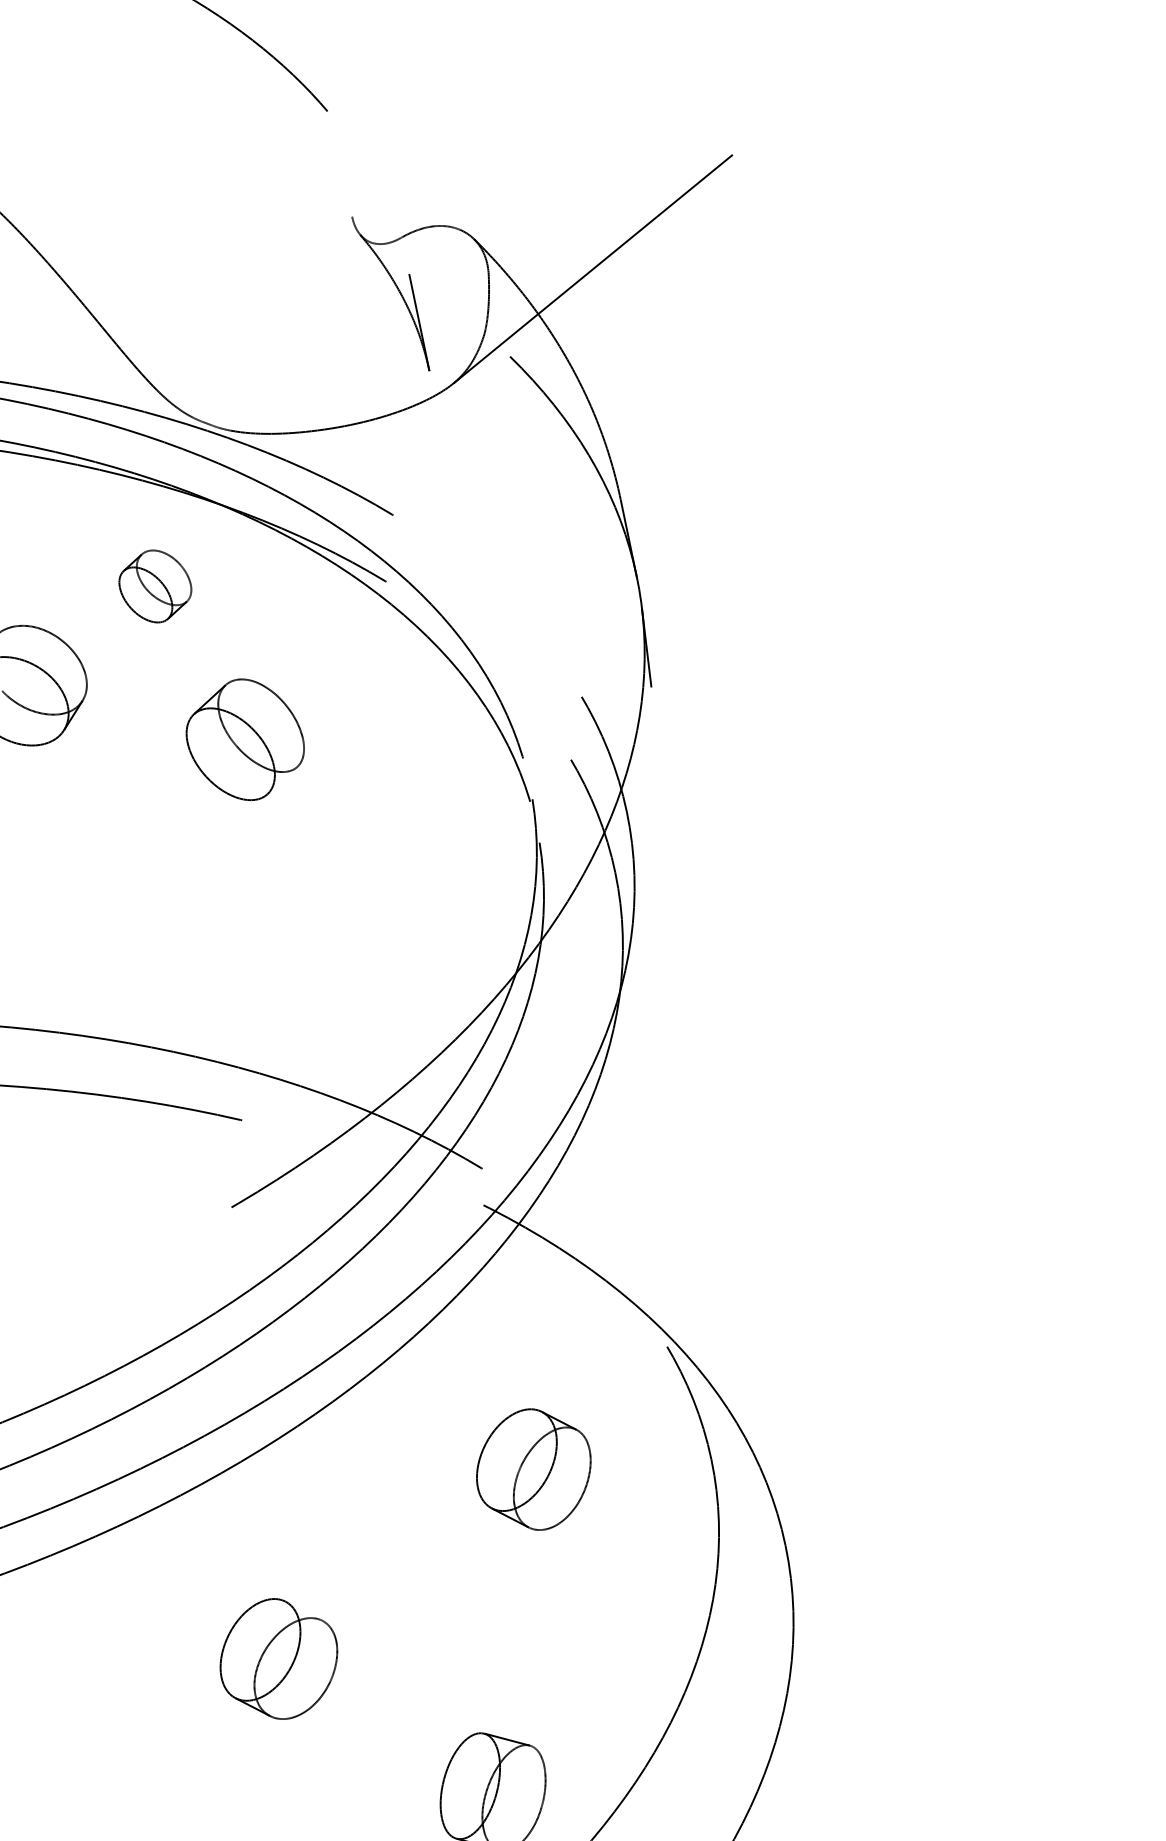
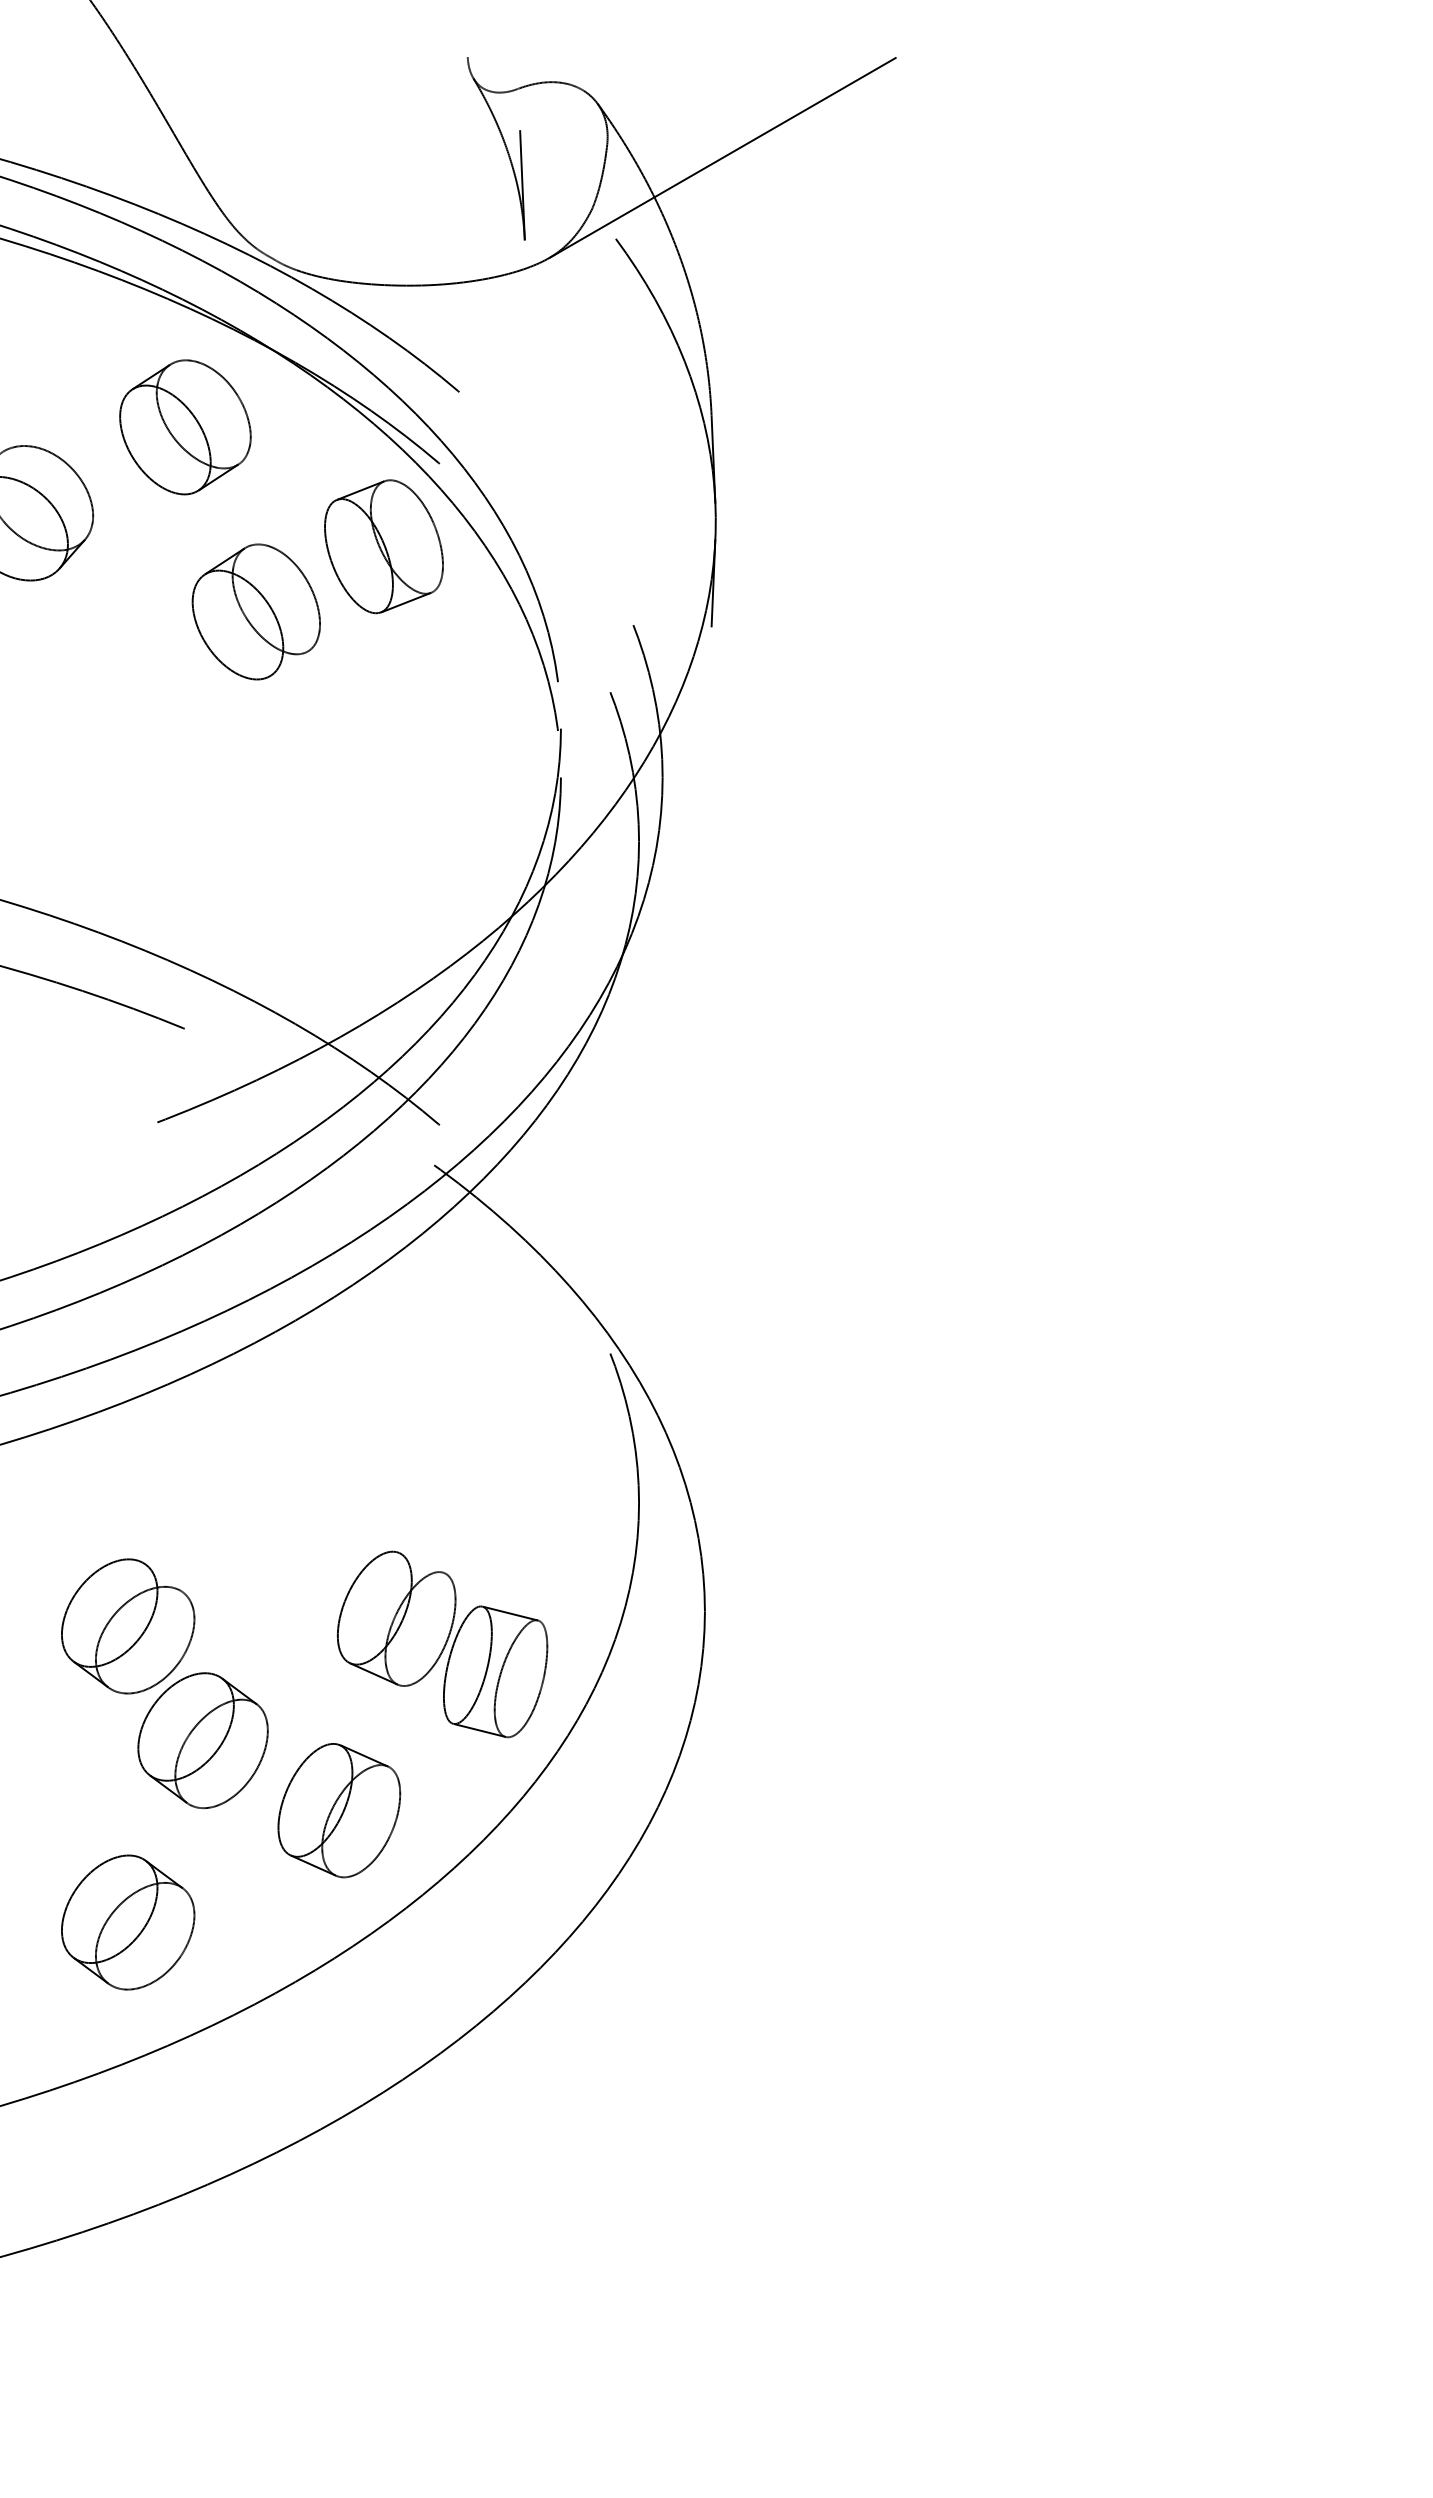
part: (155, 586) -> (185, 427), size x1.67
part: (348, 663) -> (383, 546), added
part: (533, 1469) -> (202, 1740), moved
part: (560, 1629) -> (442, 1644), added

